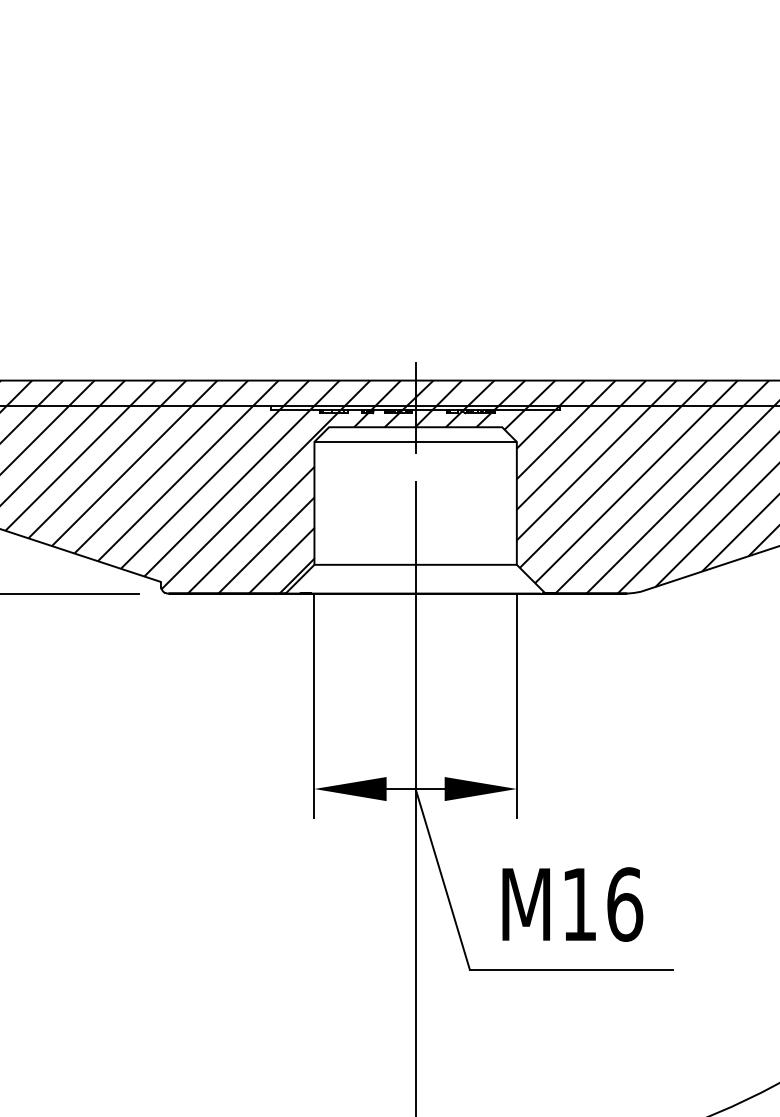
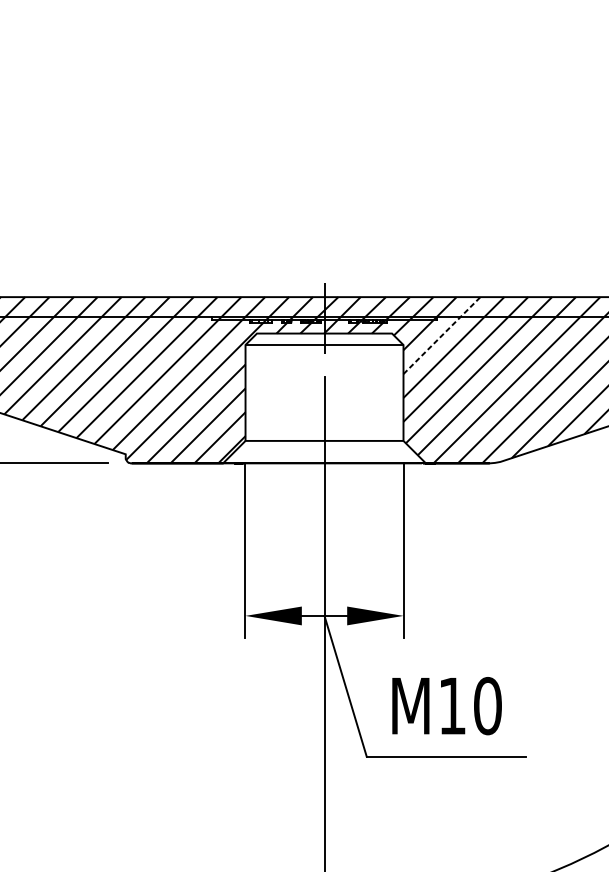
line: (566, 429) -> (442, 335), solid -> dashed
text: (625, 904) -> (488, 706), M16 -> M10

